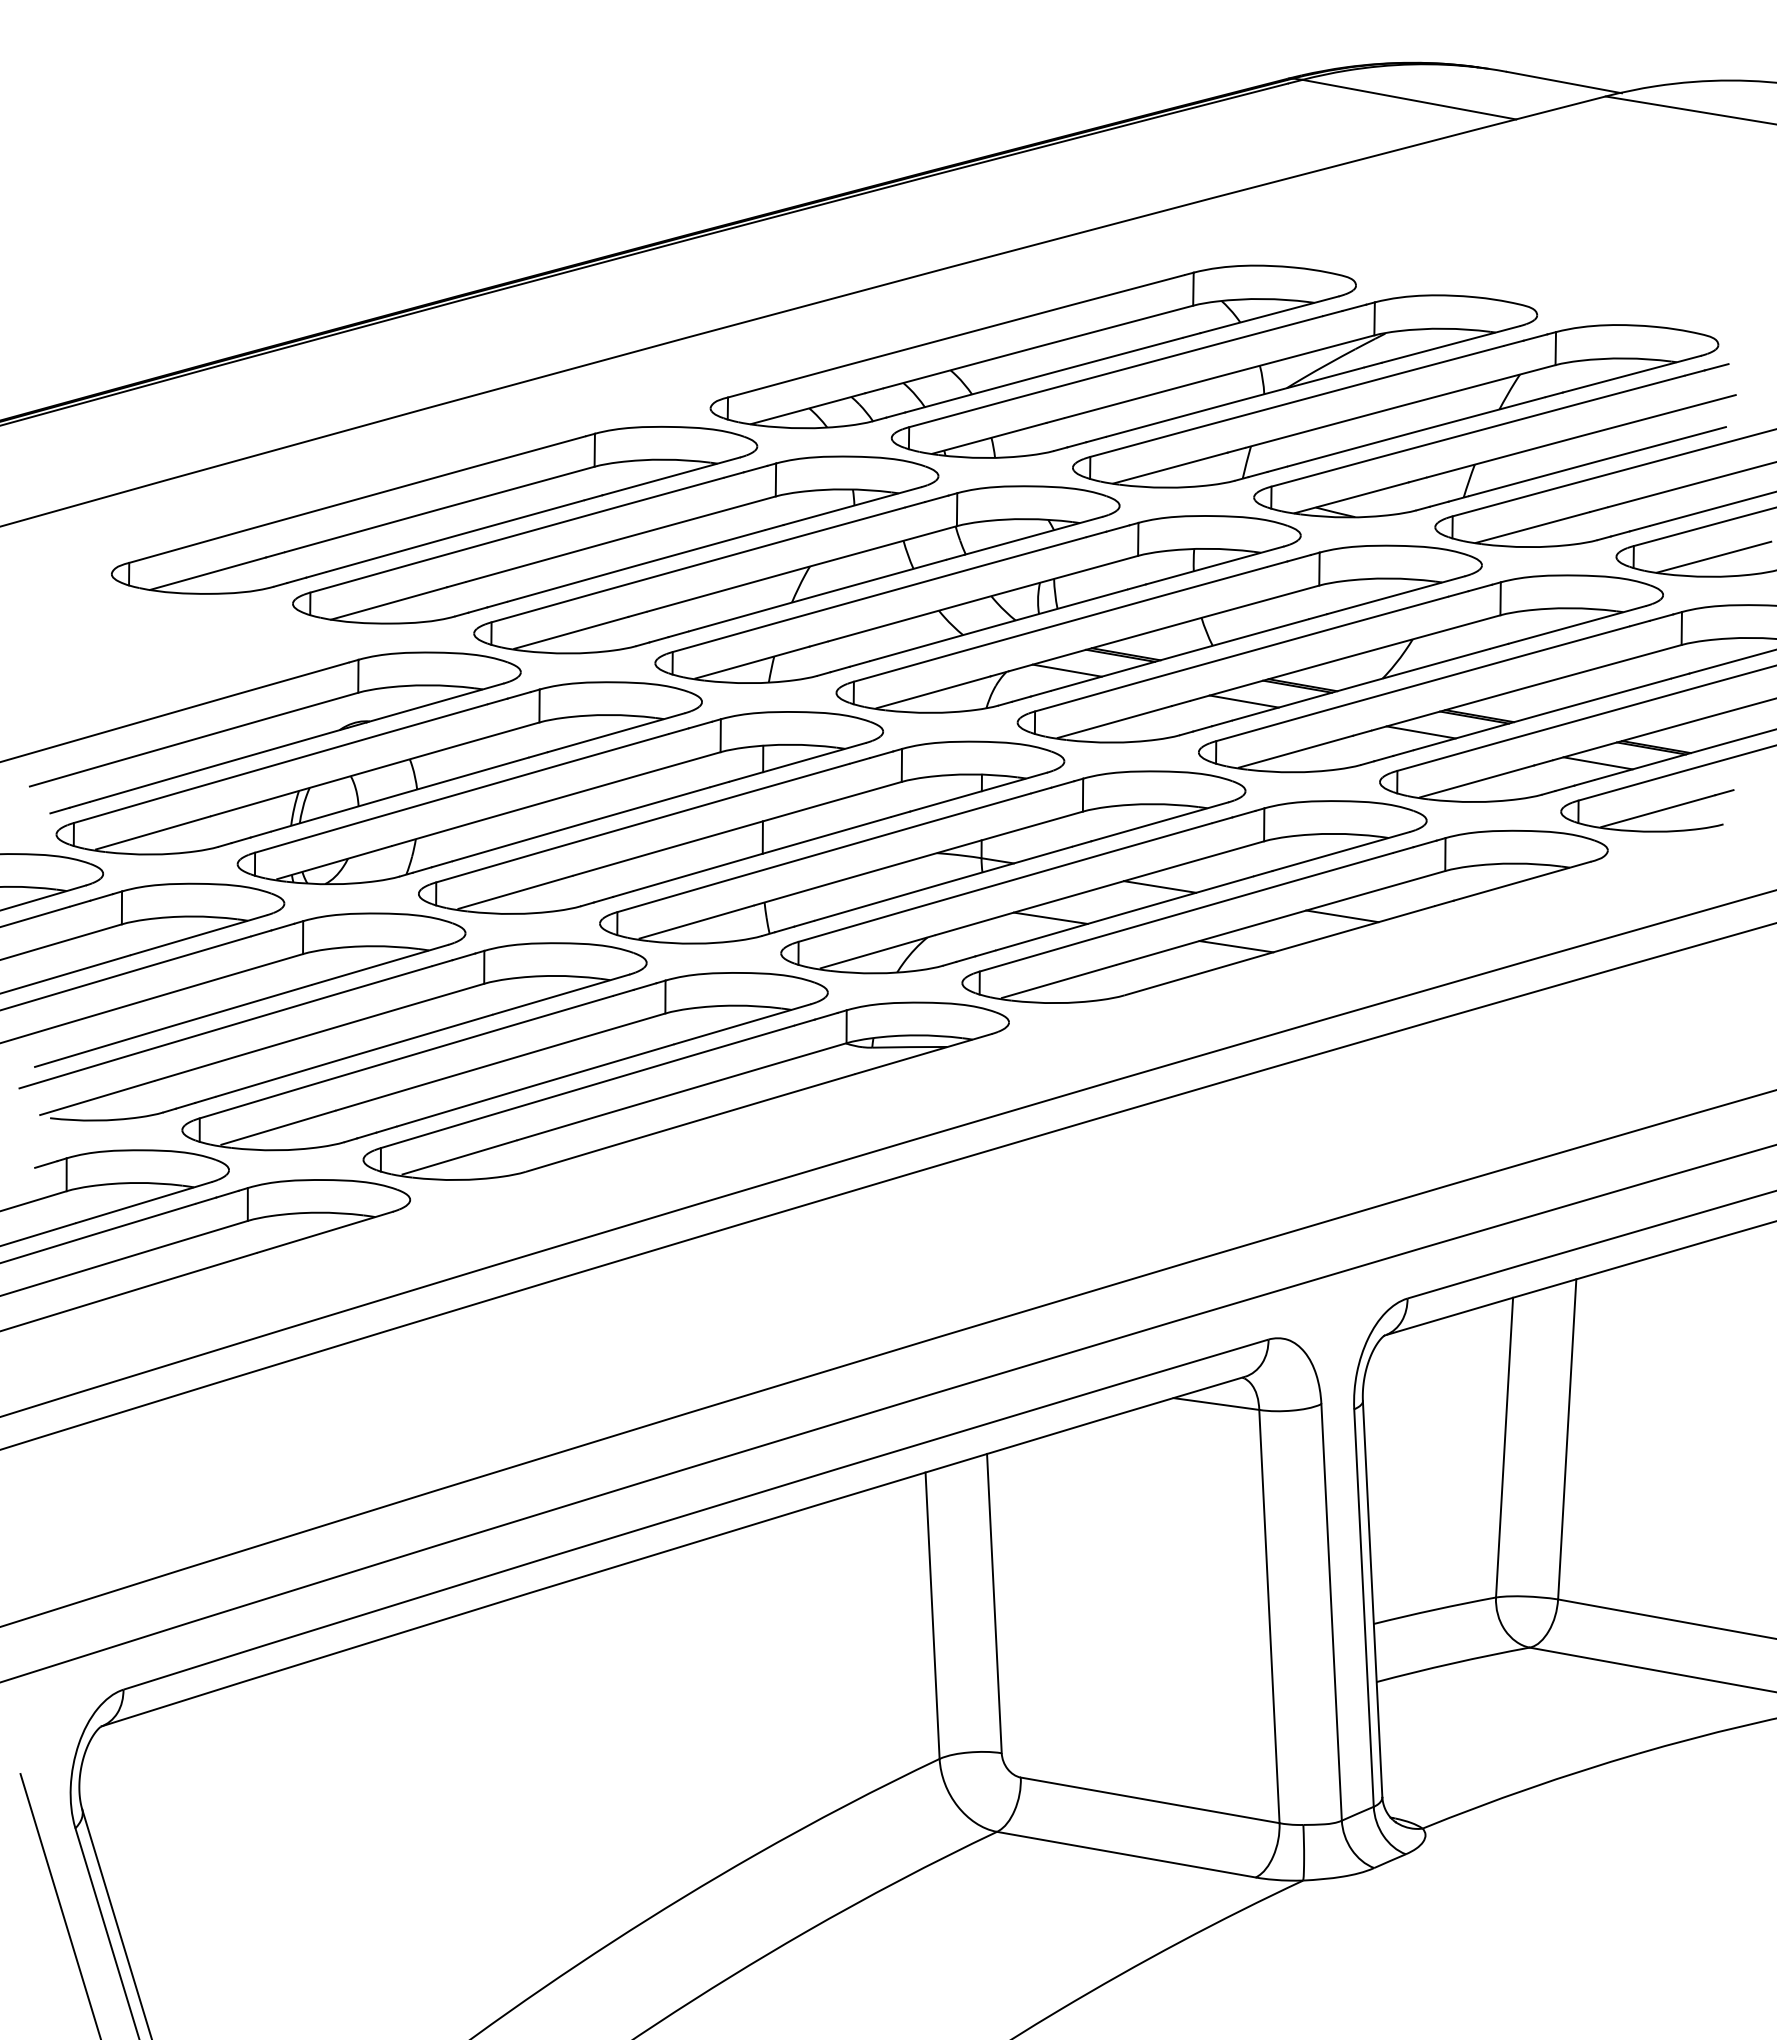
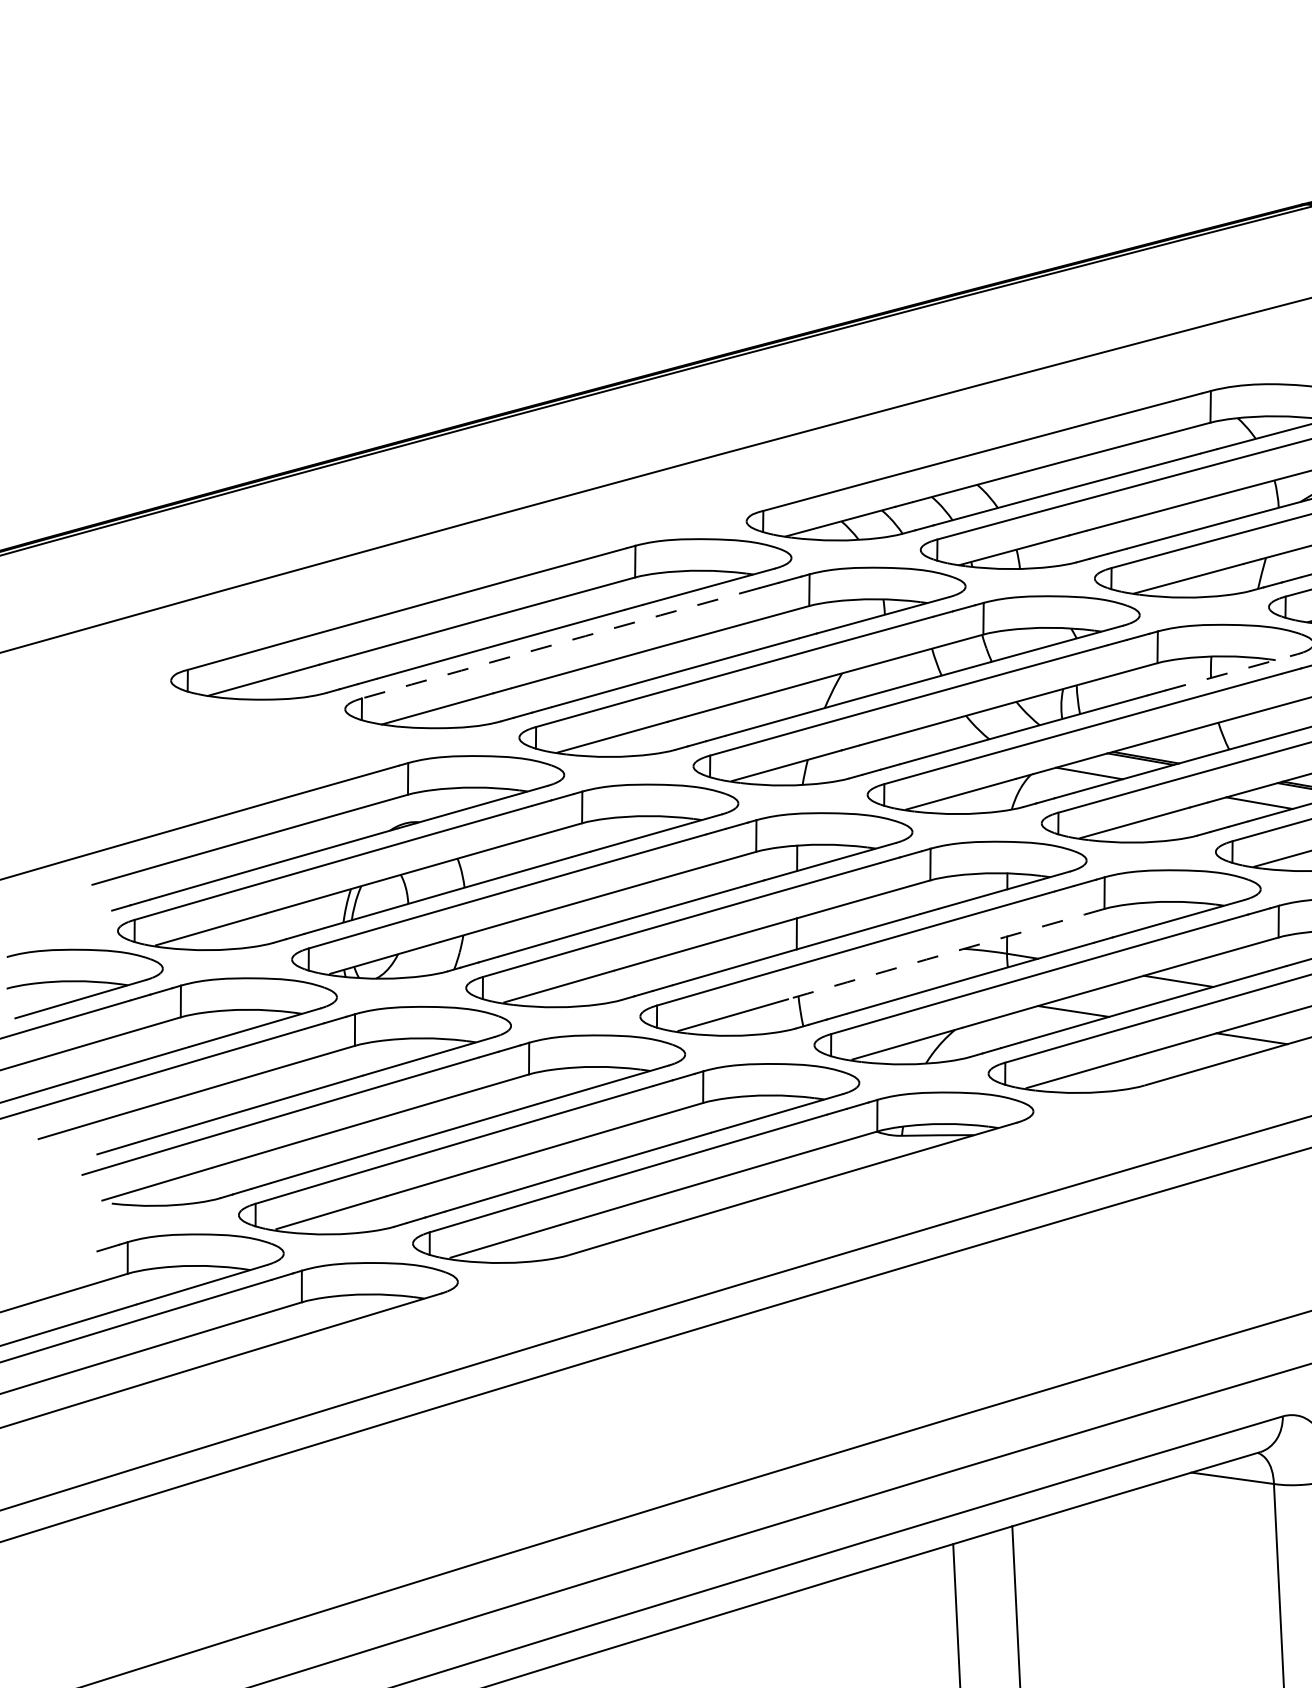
arc: (517, 534) -> (561, 642), solid -> dashed
line: (1215, 565) -> (1231, 672), solid -> dashed
arc: (918, 858) -> (946, 954), solid -> dashed

